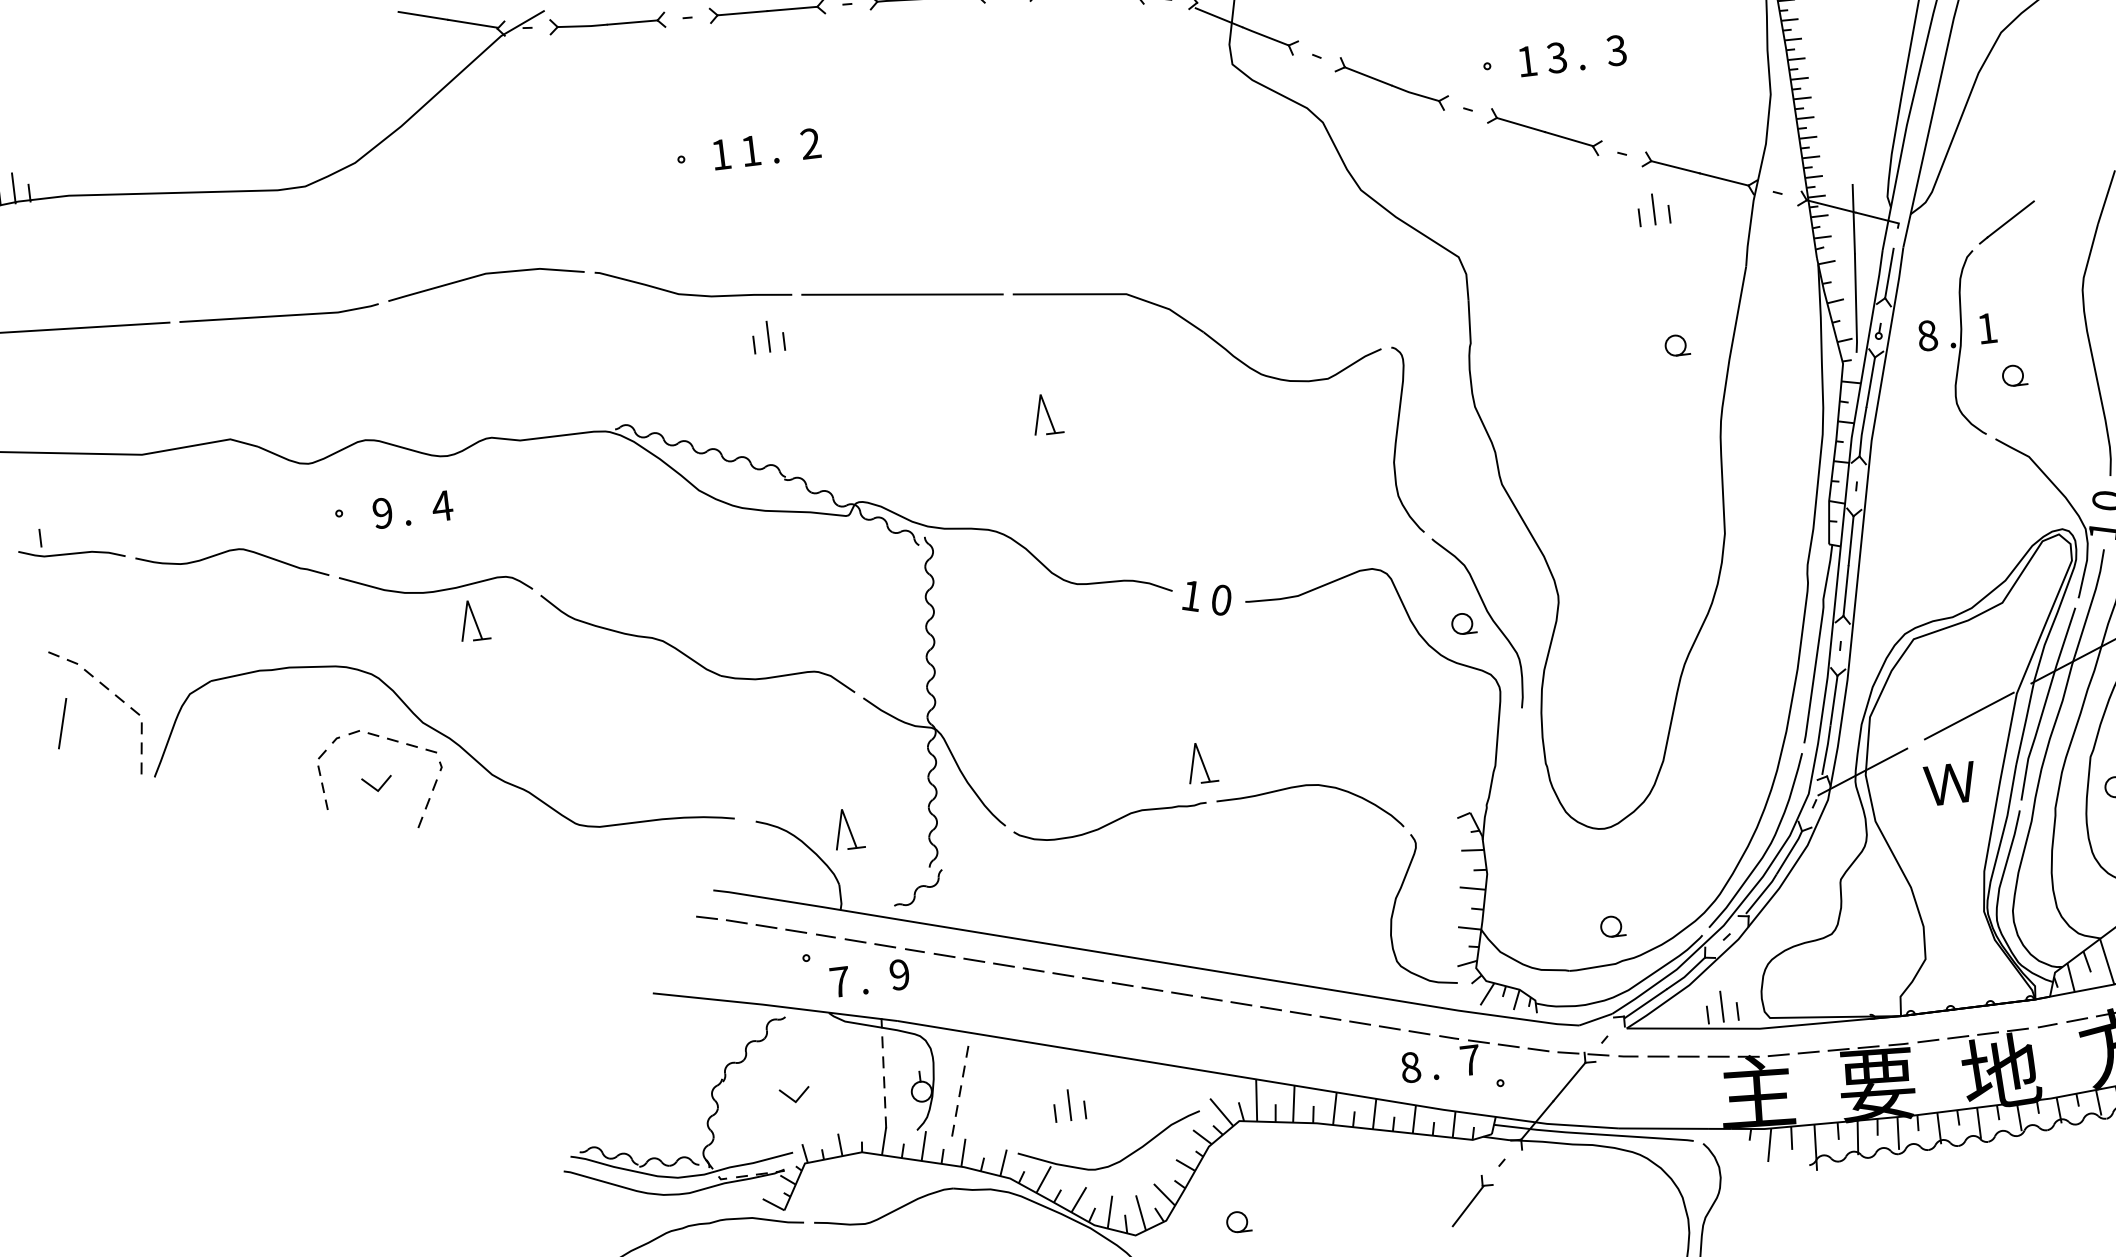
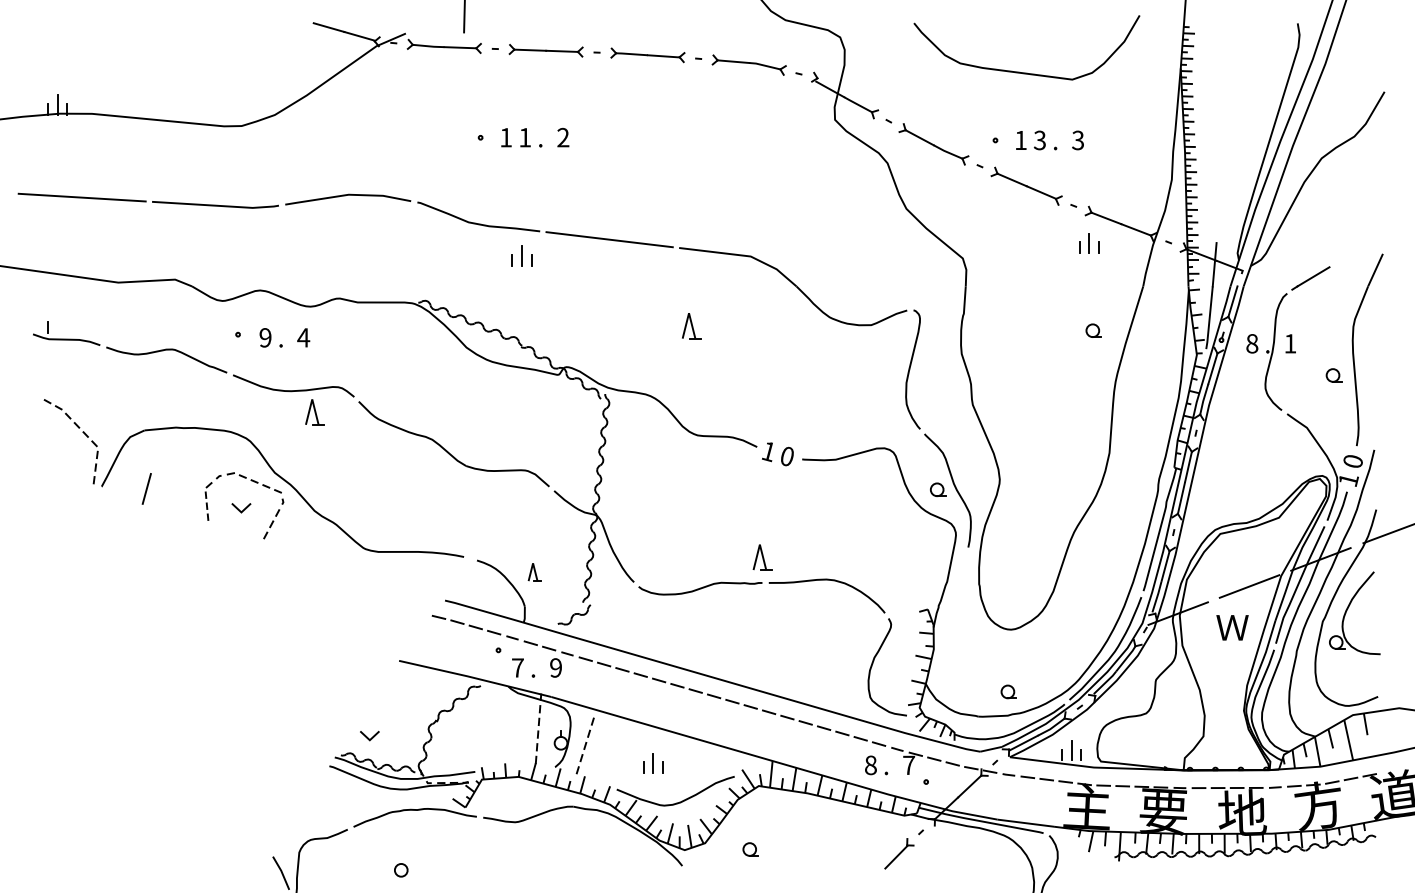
part: (2013, 375) -> (1333, 375), moved
line: (61, 723) -> (146, 488), moved
part: (847, 829) -> (534, 572), size x0.7
line: (791, 1096) -> (367, 736), moved

